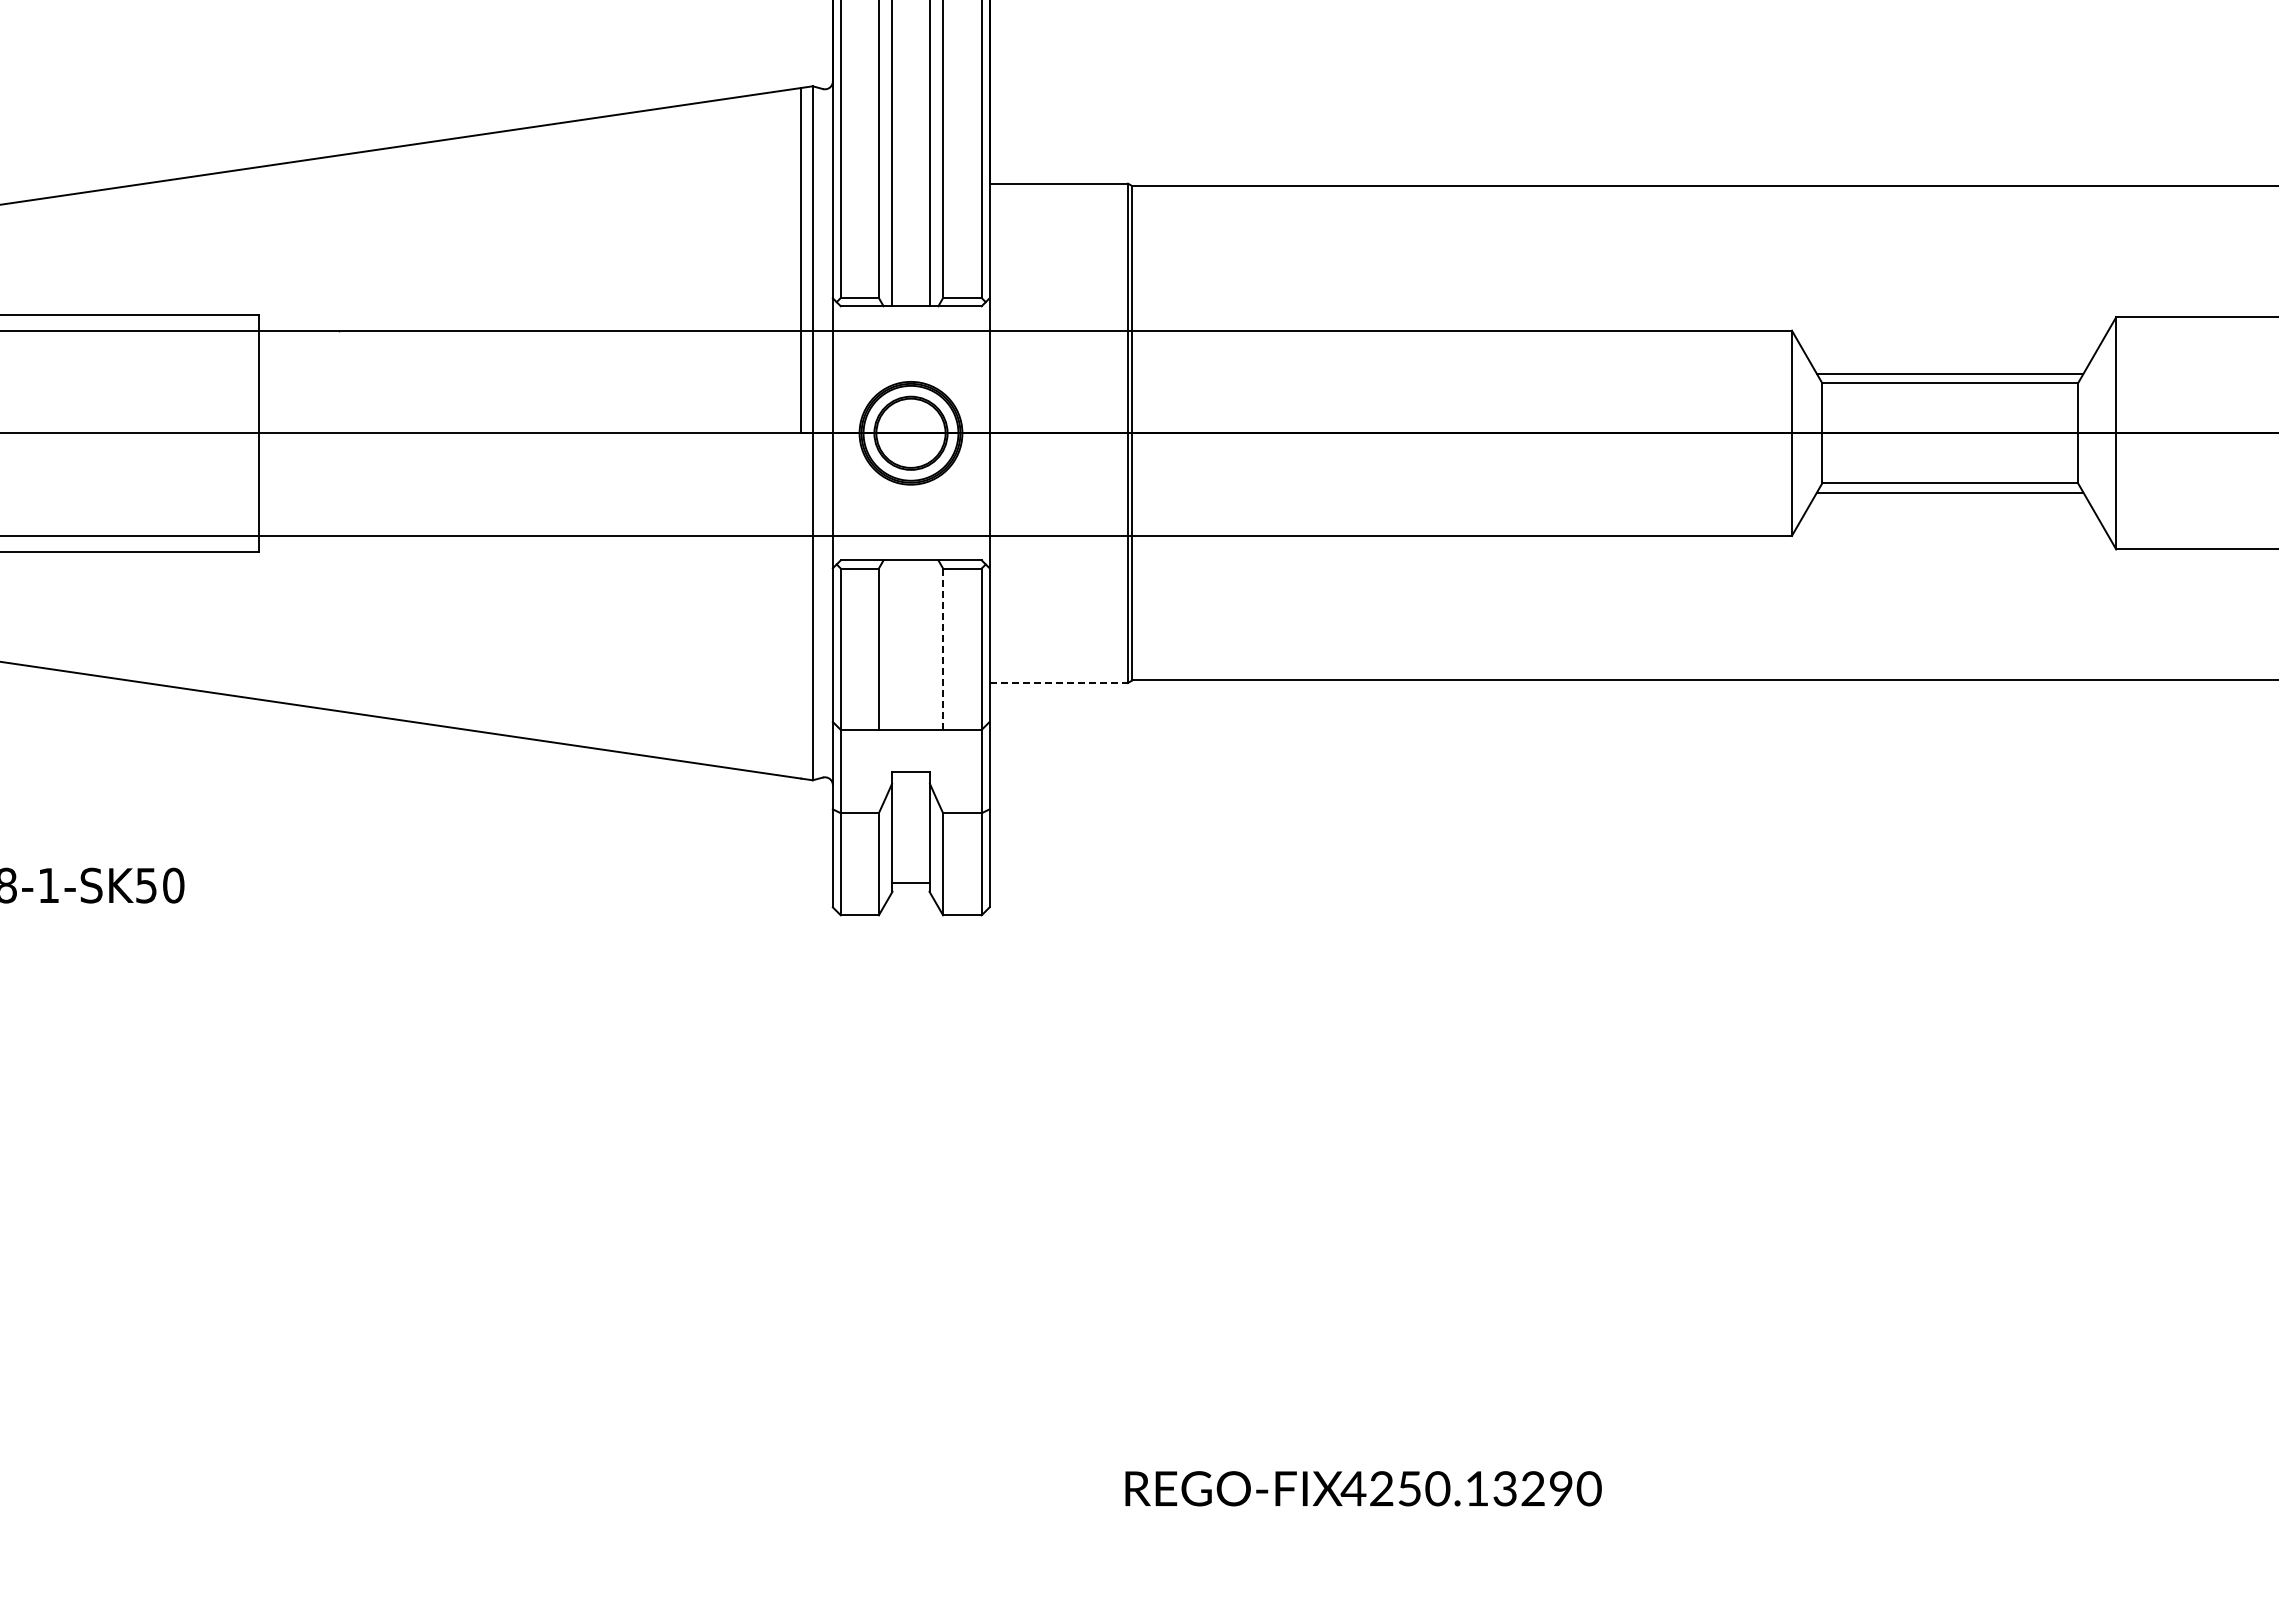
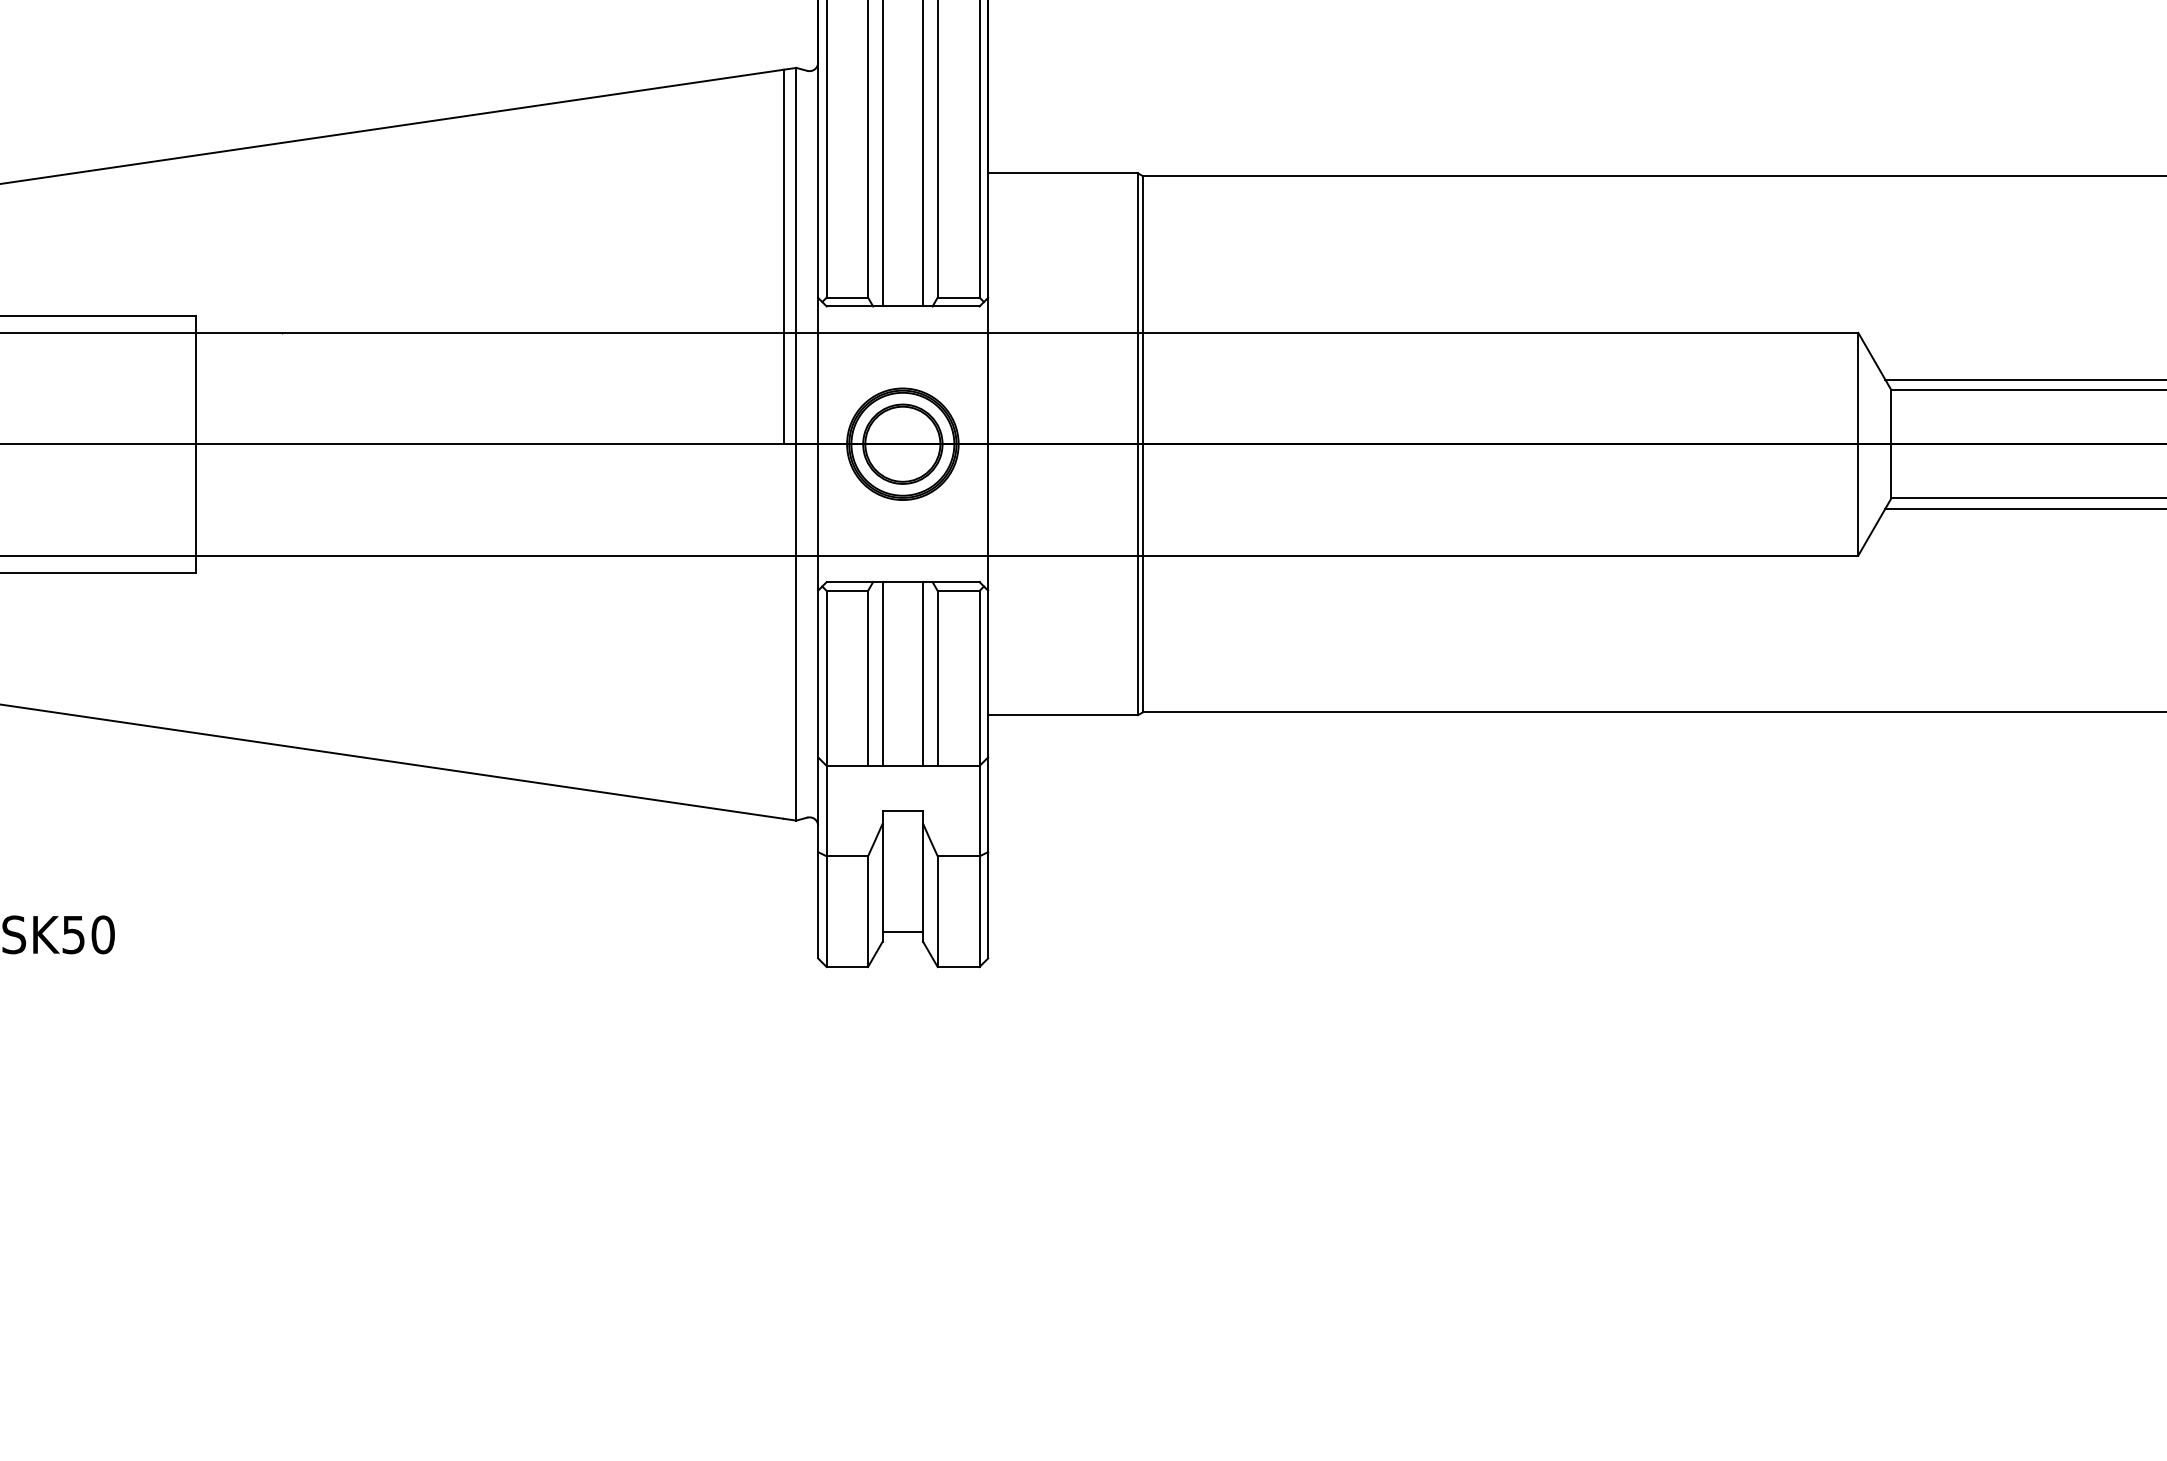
line: (892, 644) -> (882, 673), added
line: (929, 644) -> (922, 673), added
line: (943, 649) -> (938, 678), dashed -> solid
line: (1059, 682) -> (1063, 714), dashed -> solid

